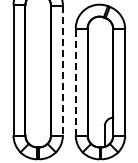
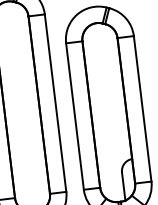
line: (62, 70) -> (54, 102), dashed -> solid
line: (75, 82) -> (74, 117), dashed -> solid

